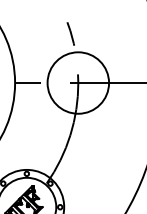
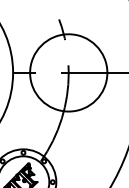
circle: (78, 82) -> (68, 72), size x1.43

